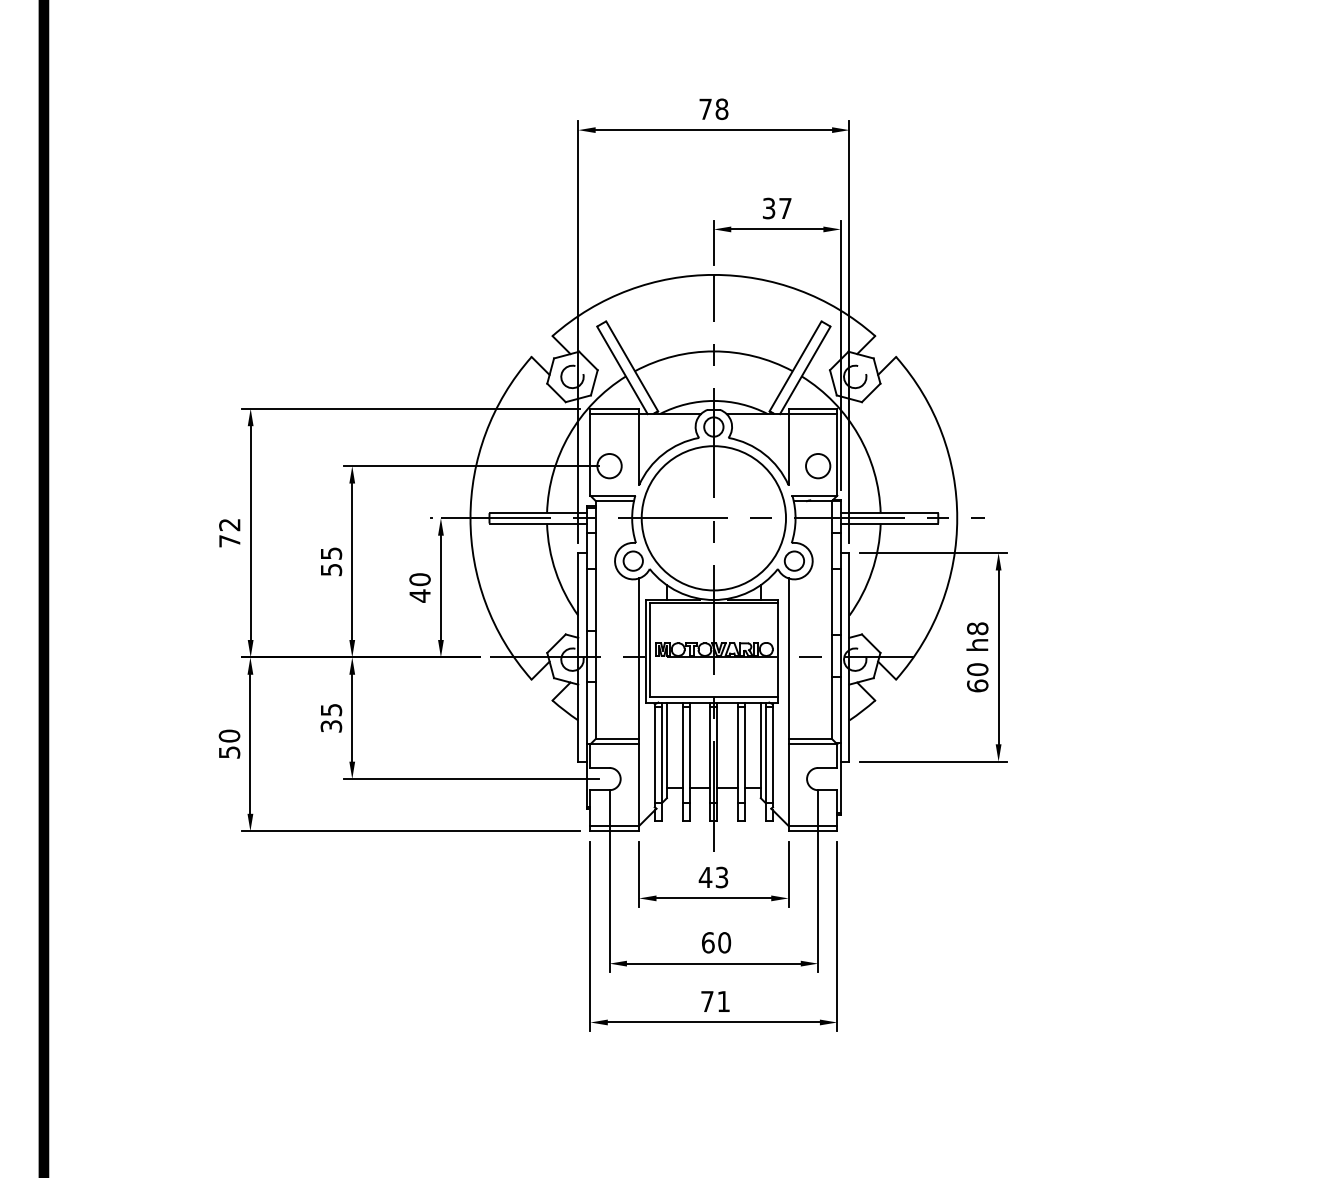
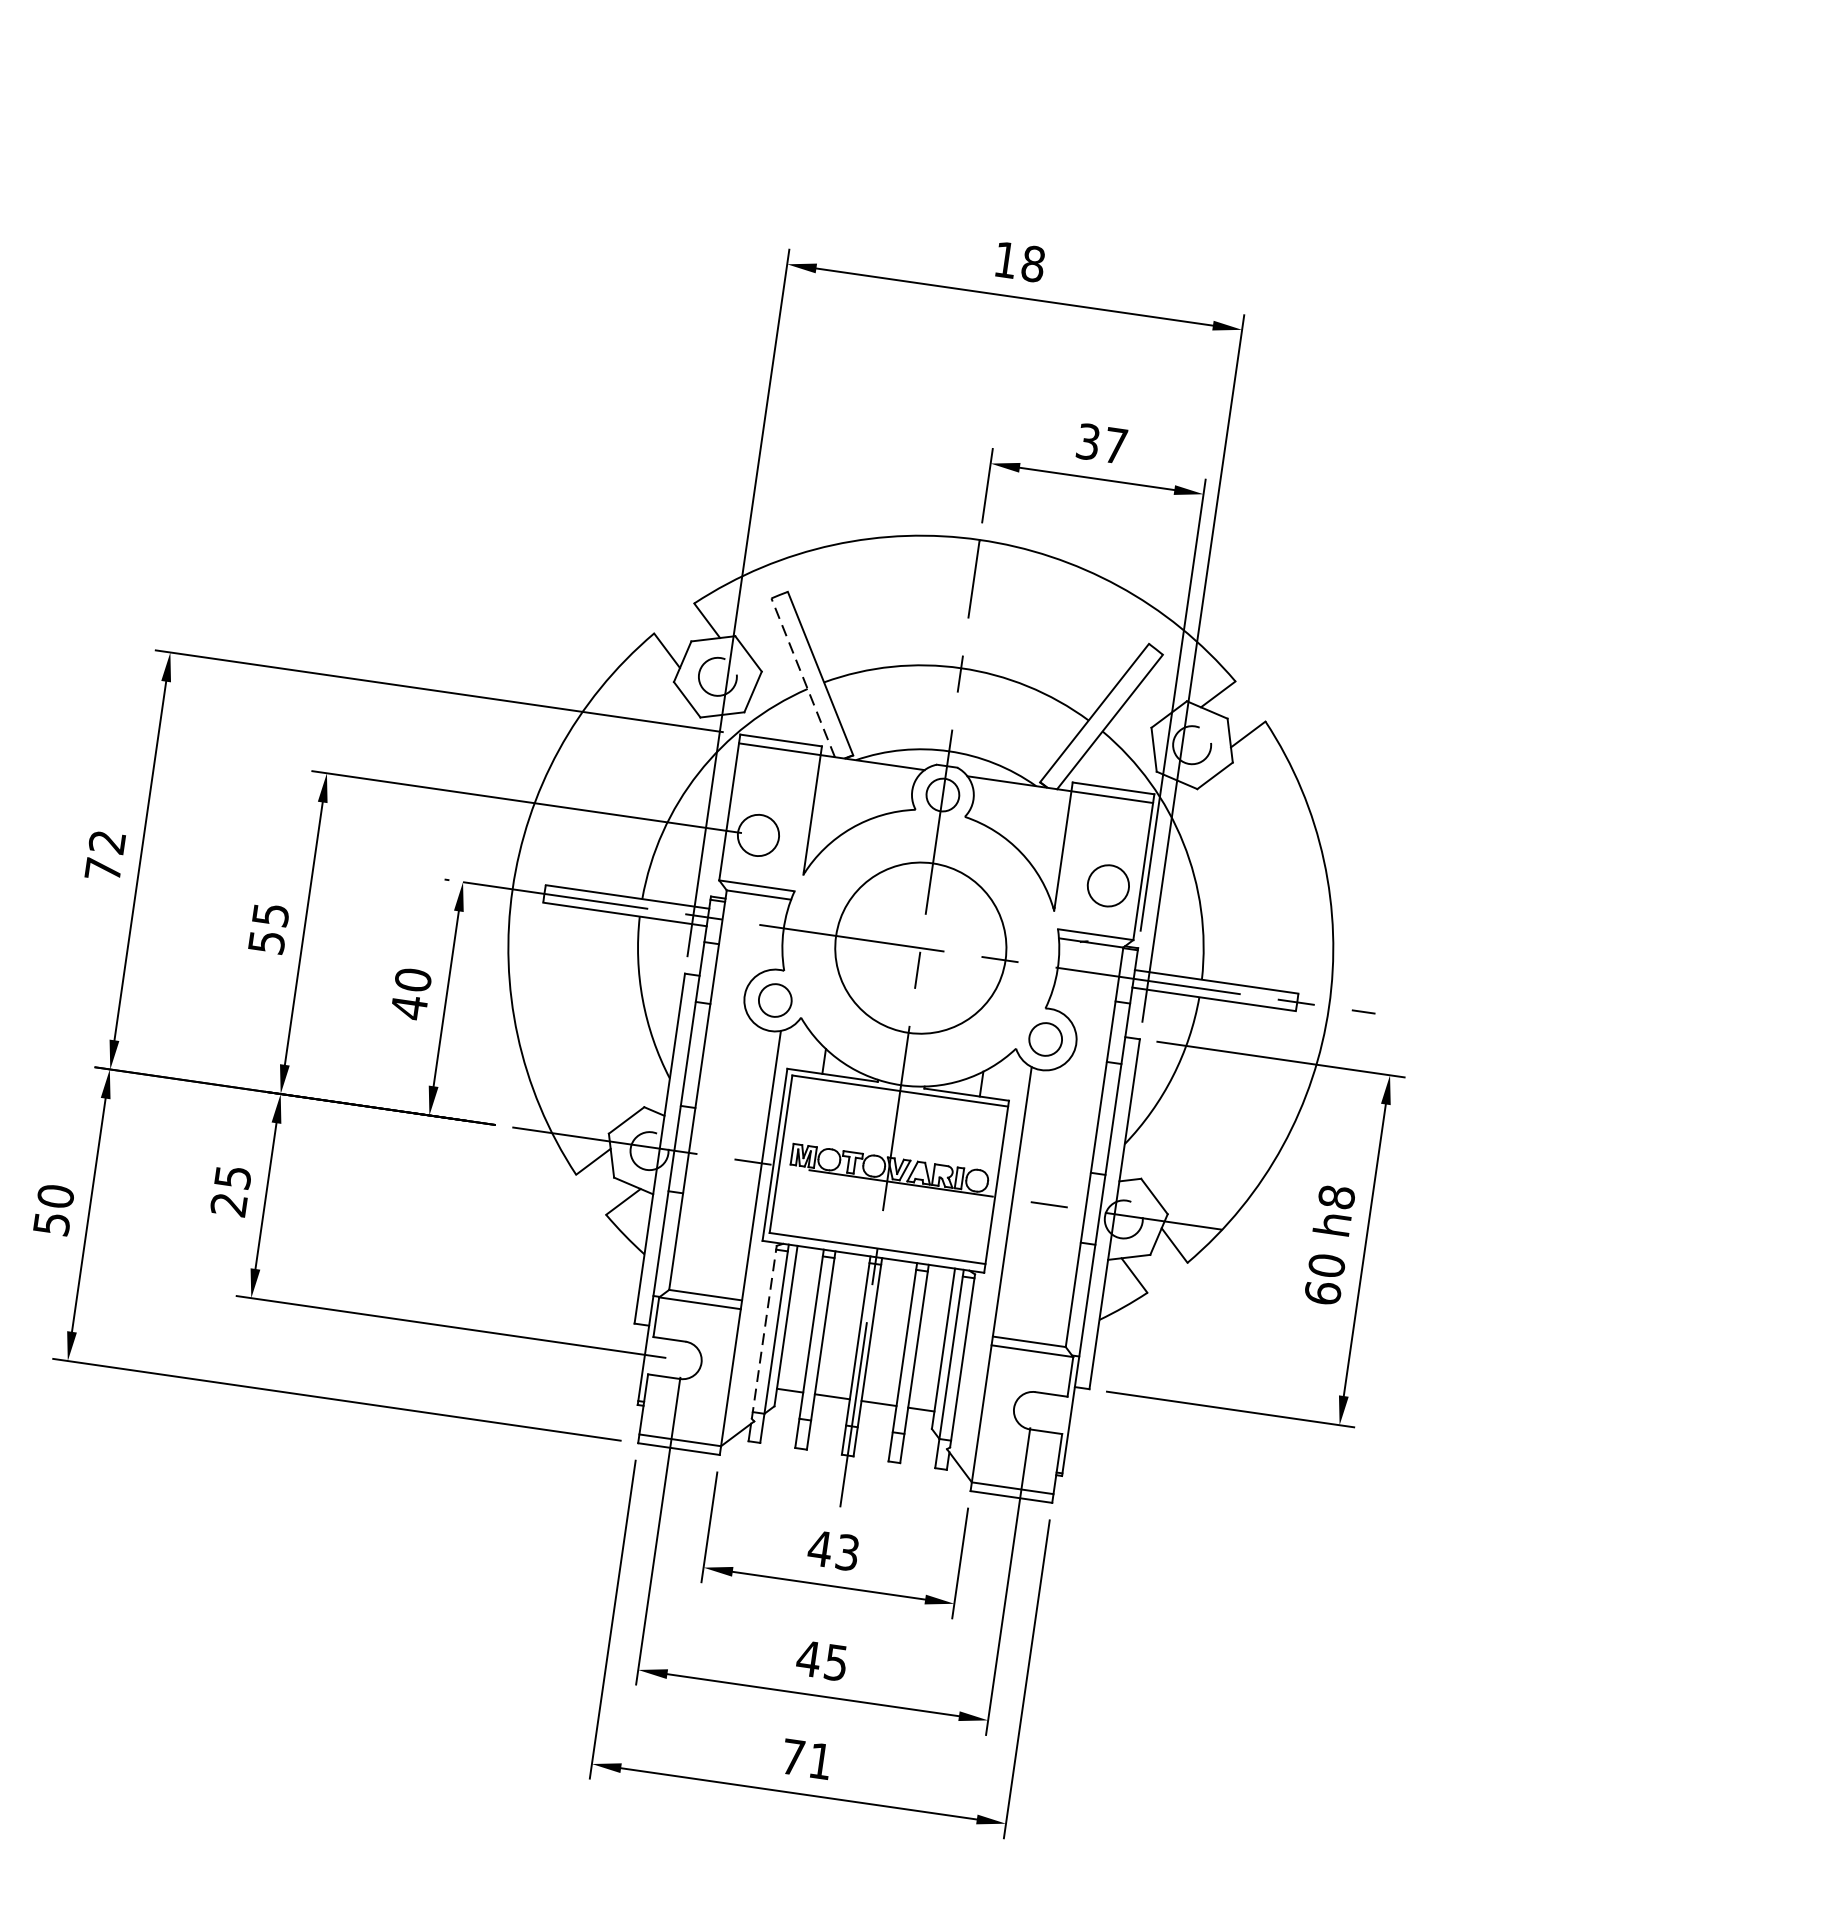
text: (705, 108) -> (1005, 258), 78 -> 18
line: (622, 369) -> (803, 676), solid -> dashed
circle: (713, 518) -> (920, 948), size x0.7
text: (331, 726) -> (229, 1204), 35 -> 25
line: (654, 755) -> (763, 1331), solid -> dashed
text: (716, 942) -> (822, 1660), 60 -> 45

